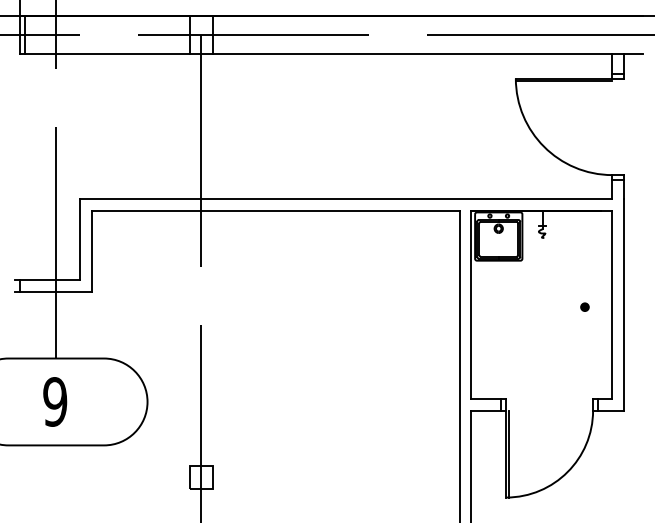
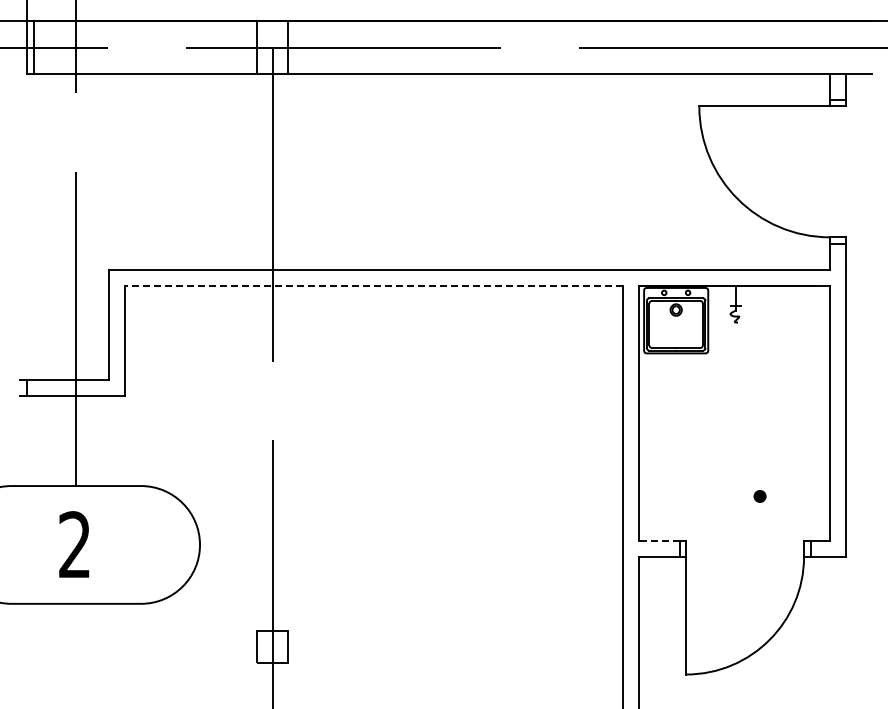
line: (563, 81) -> (764, 110), removed
line: (275, 210) -> (373, 285), solid -> dashed
part: (584, 307) -> (759, 496), moved
line: (485, 399) -> (658, 541), solid -> dashed
text: (54, 401) -> (74, 544), 9 -> 2
line: (509, 454) -> (690, 615), removed

